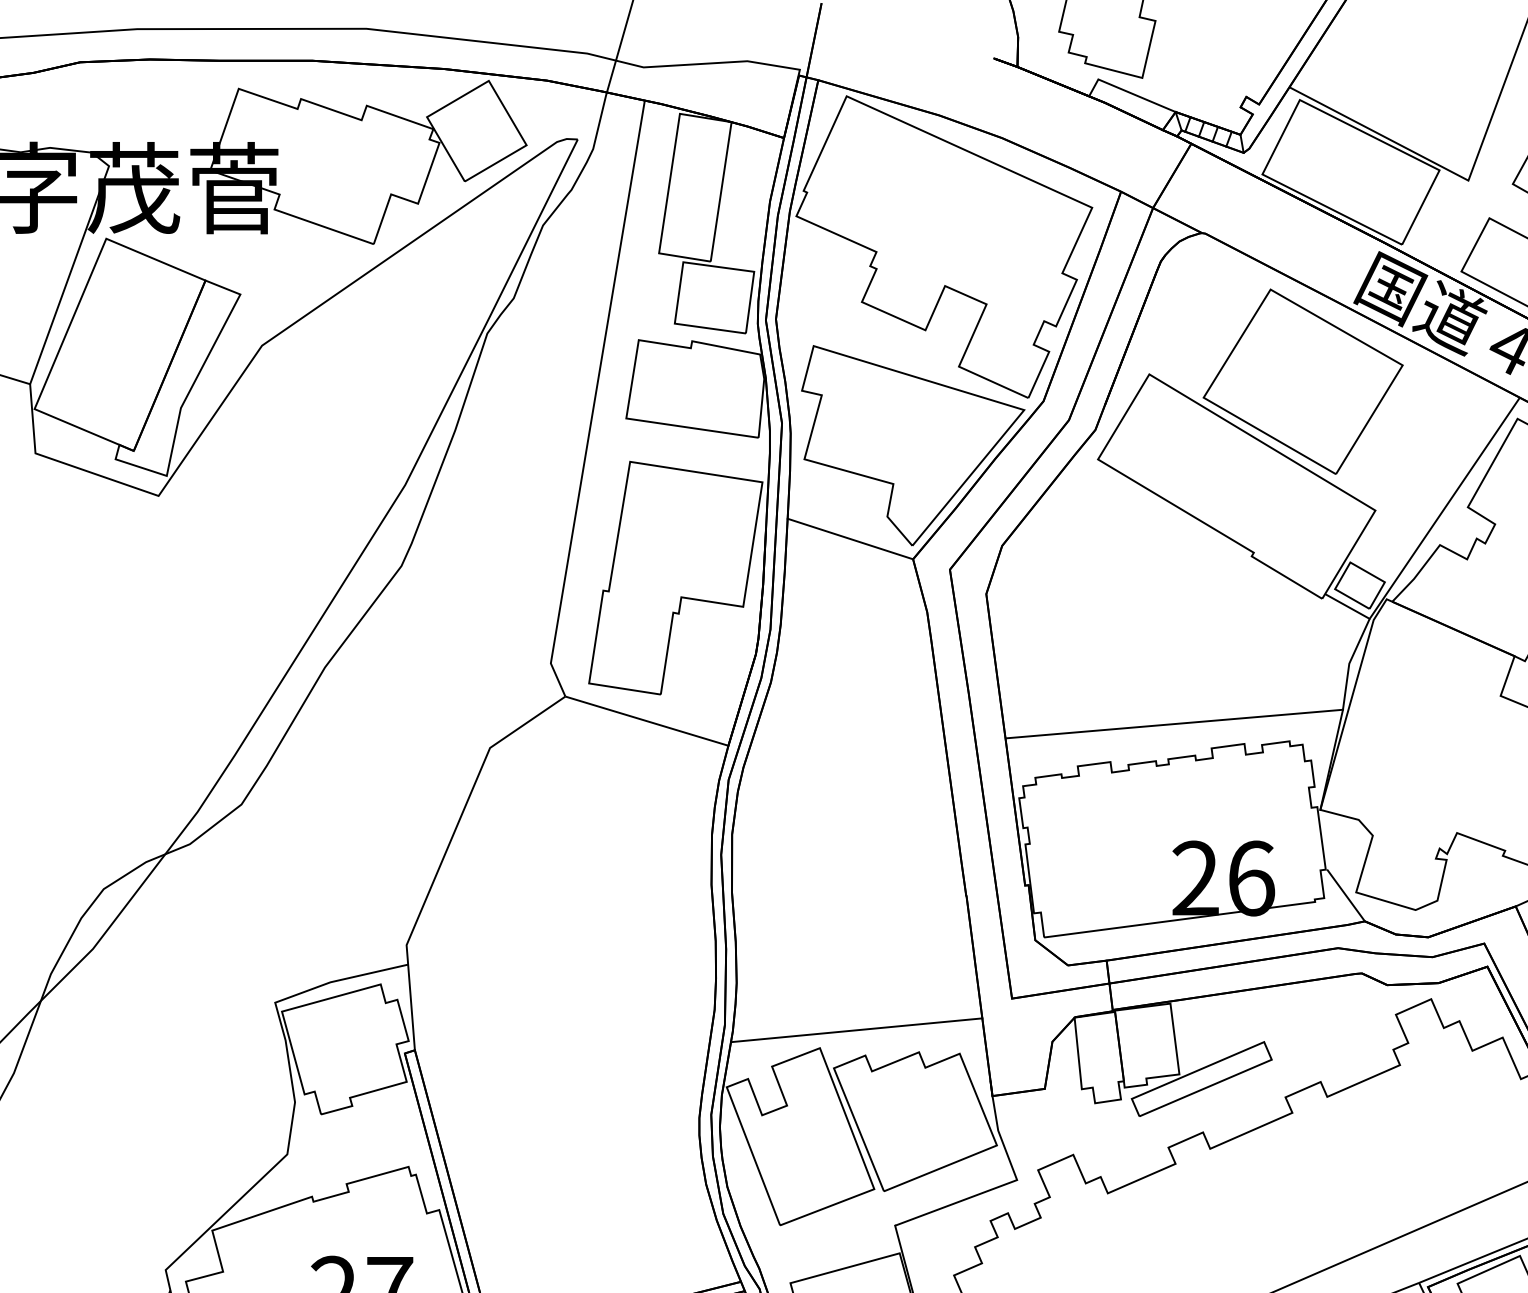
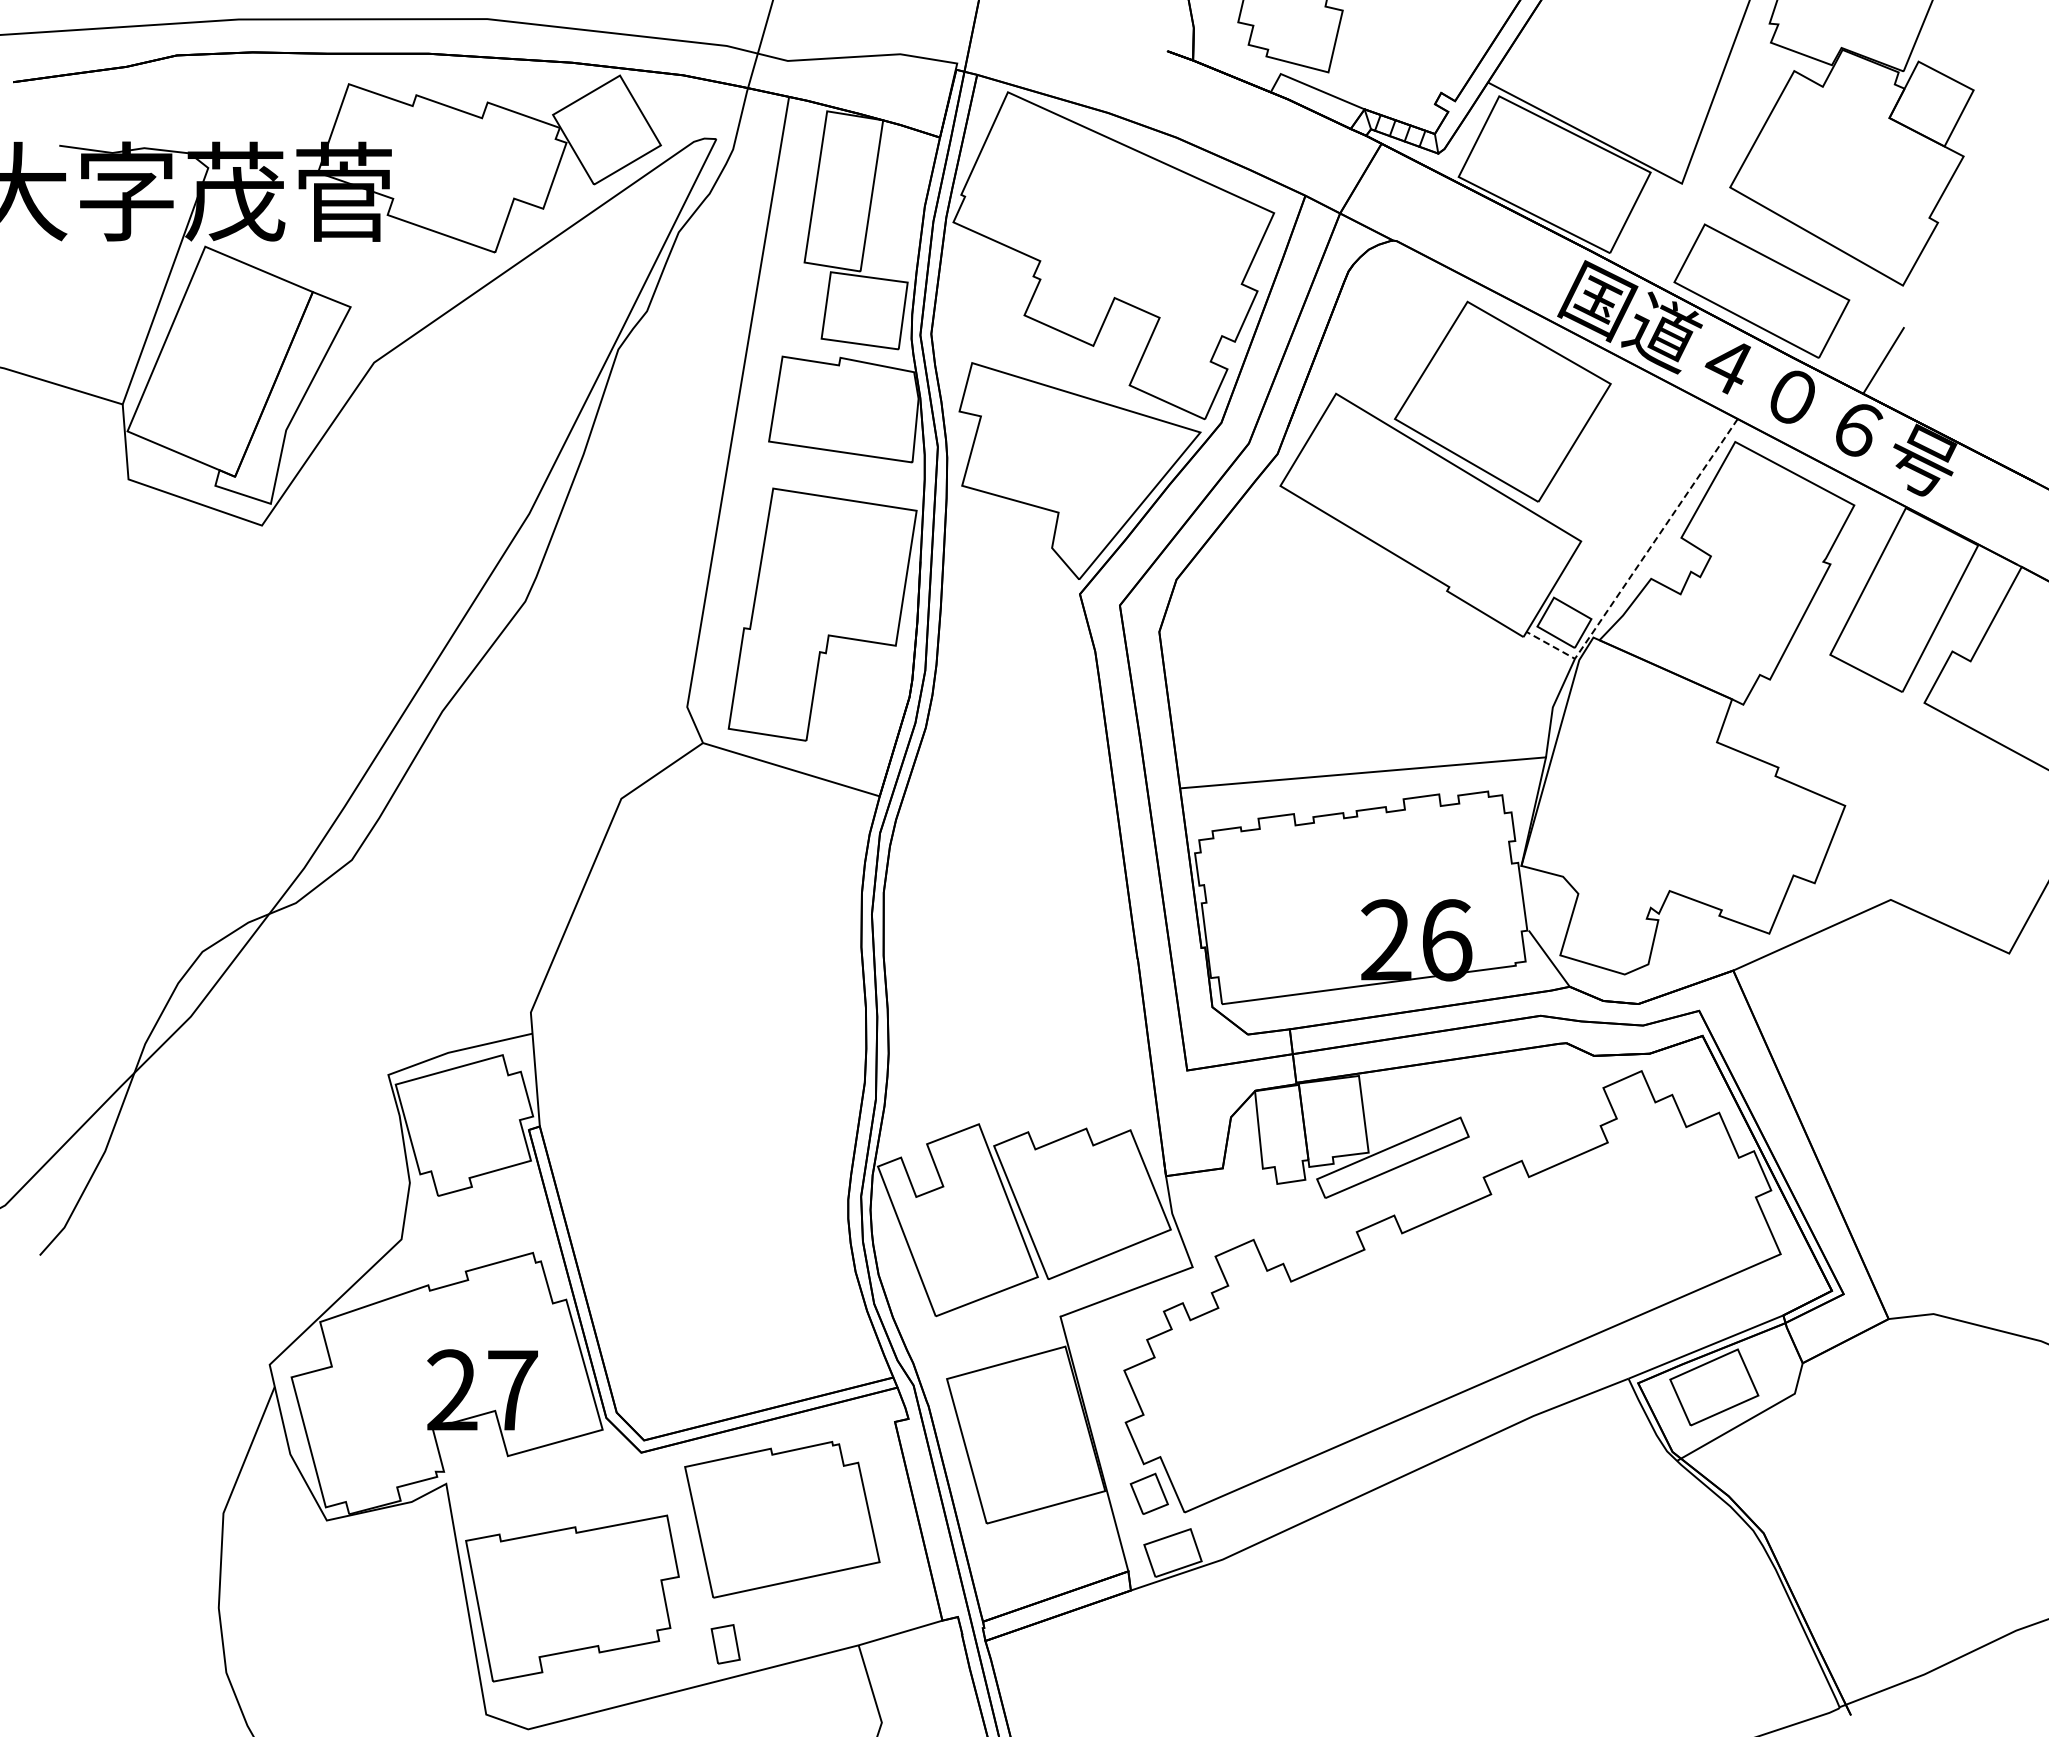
line: (1430, 530) -> (1640, 562), solid -> dashed
line: (849, 539) -> (1011, 572), removed
line: (856, 1029) -> (1018, 1104), removed

